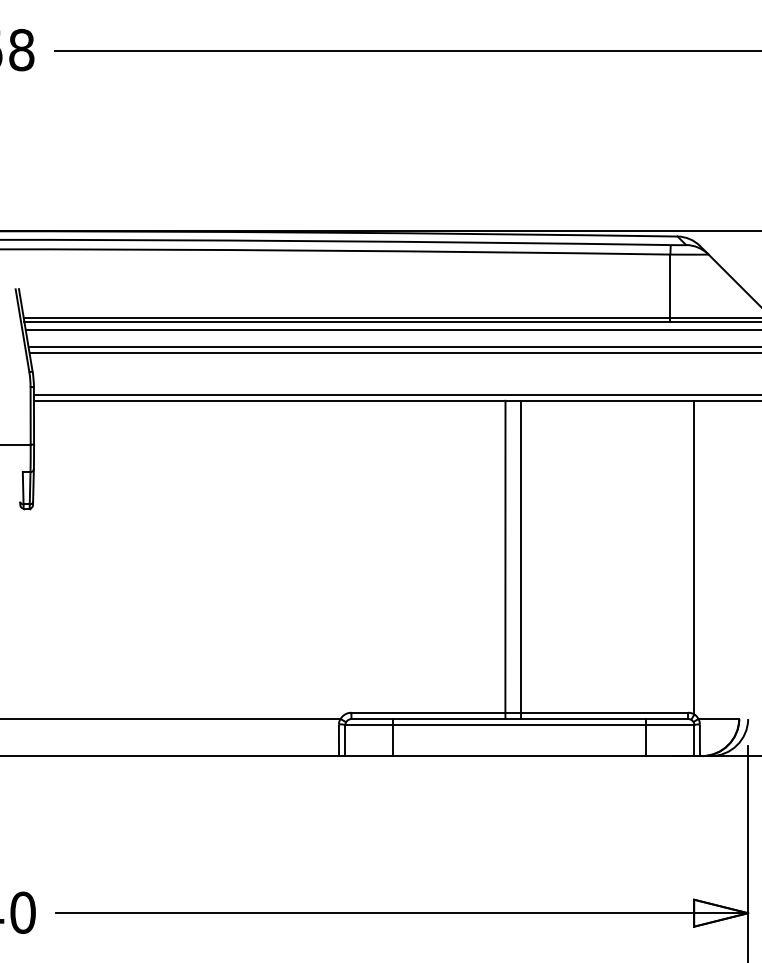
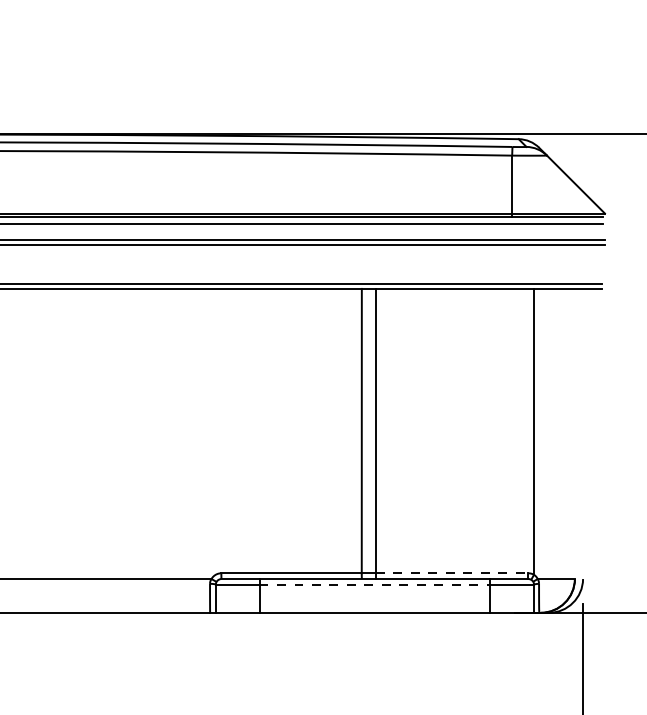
line: (604, 712) -> (452, 573), solid -> dashed
line: (519, 725) -> (374, 584), solid -> dashed

